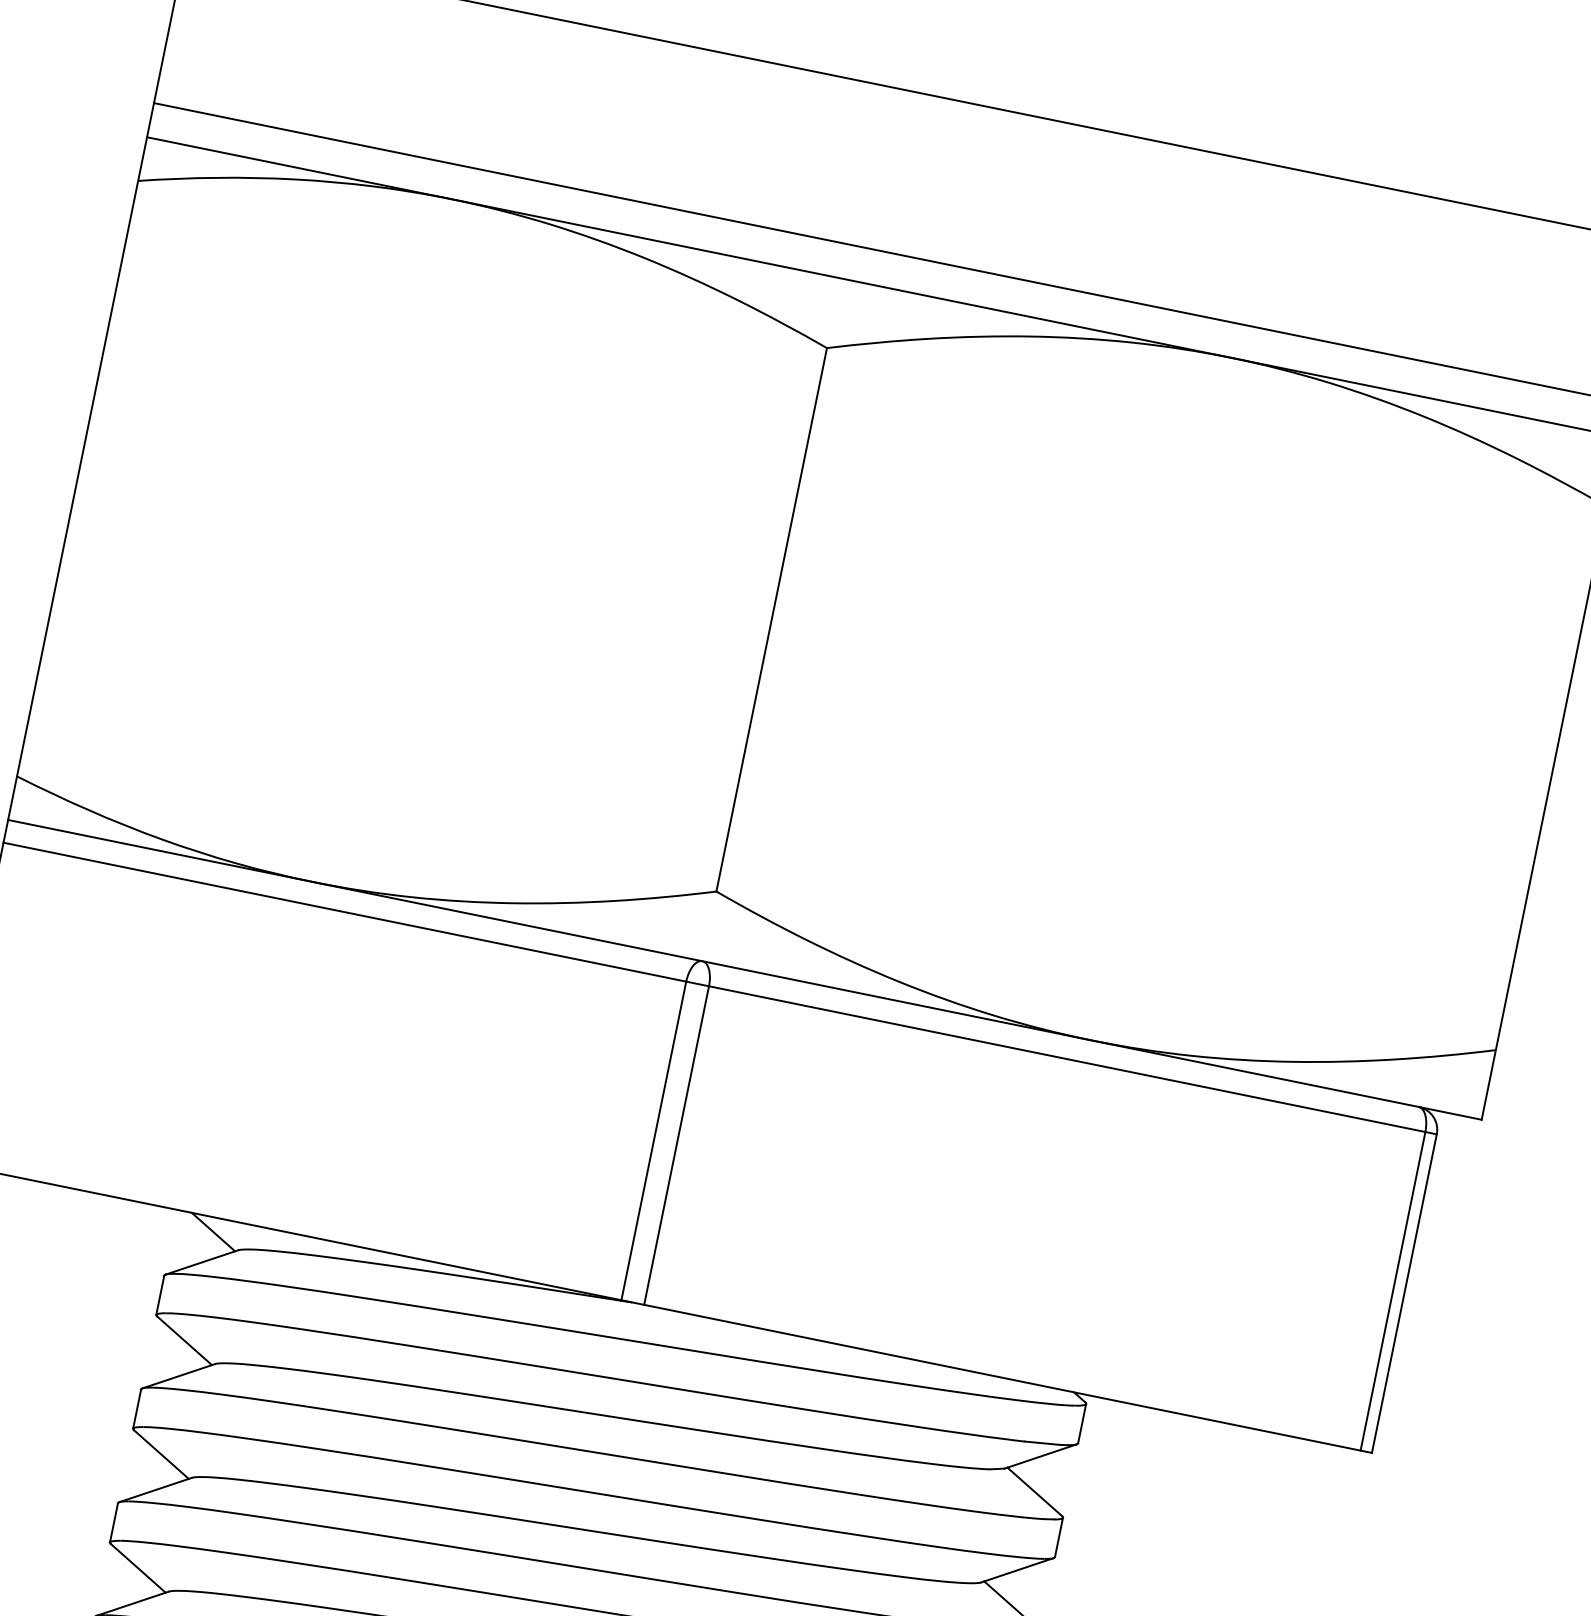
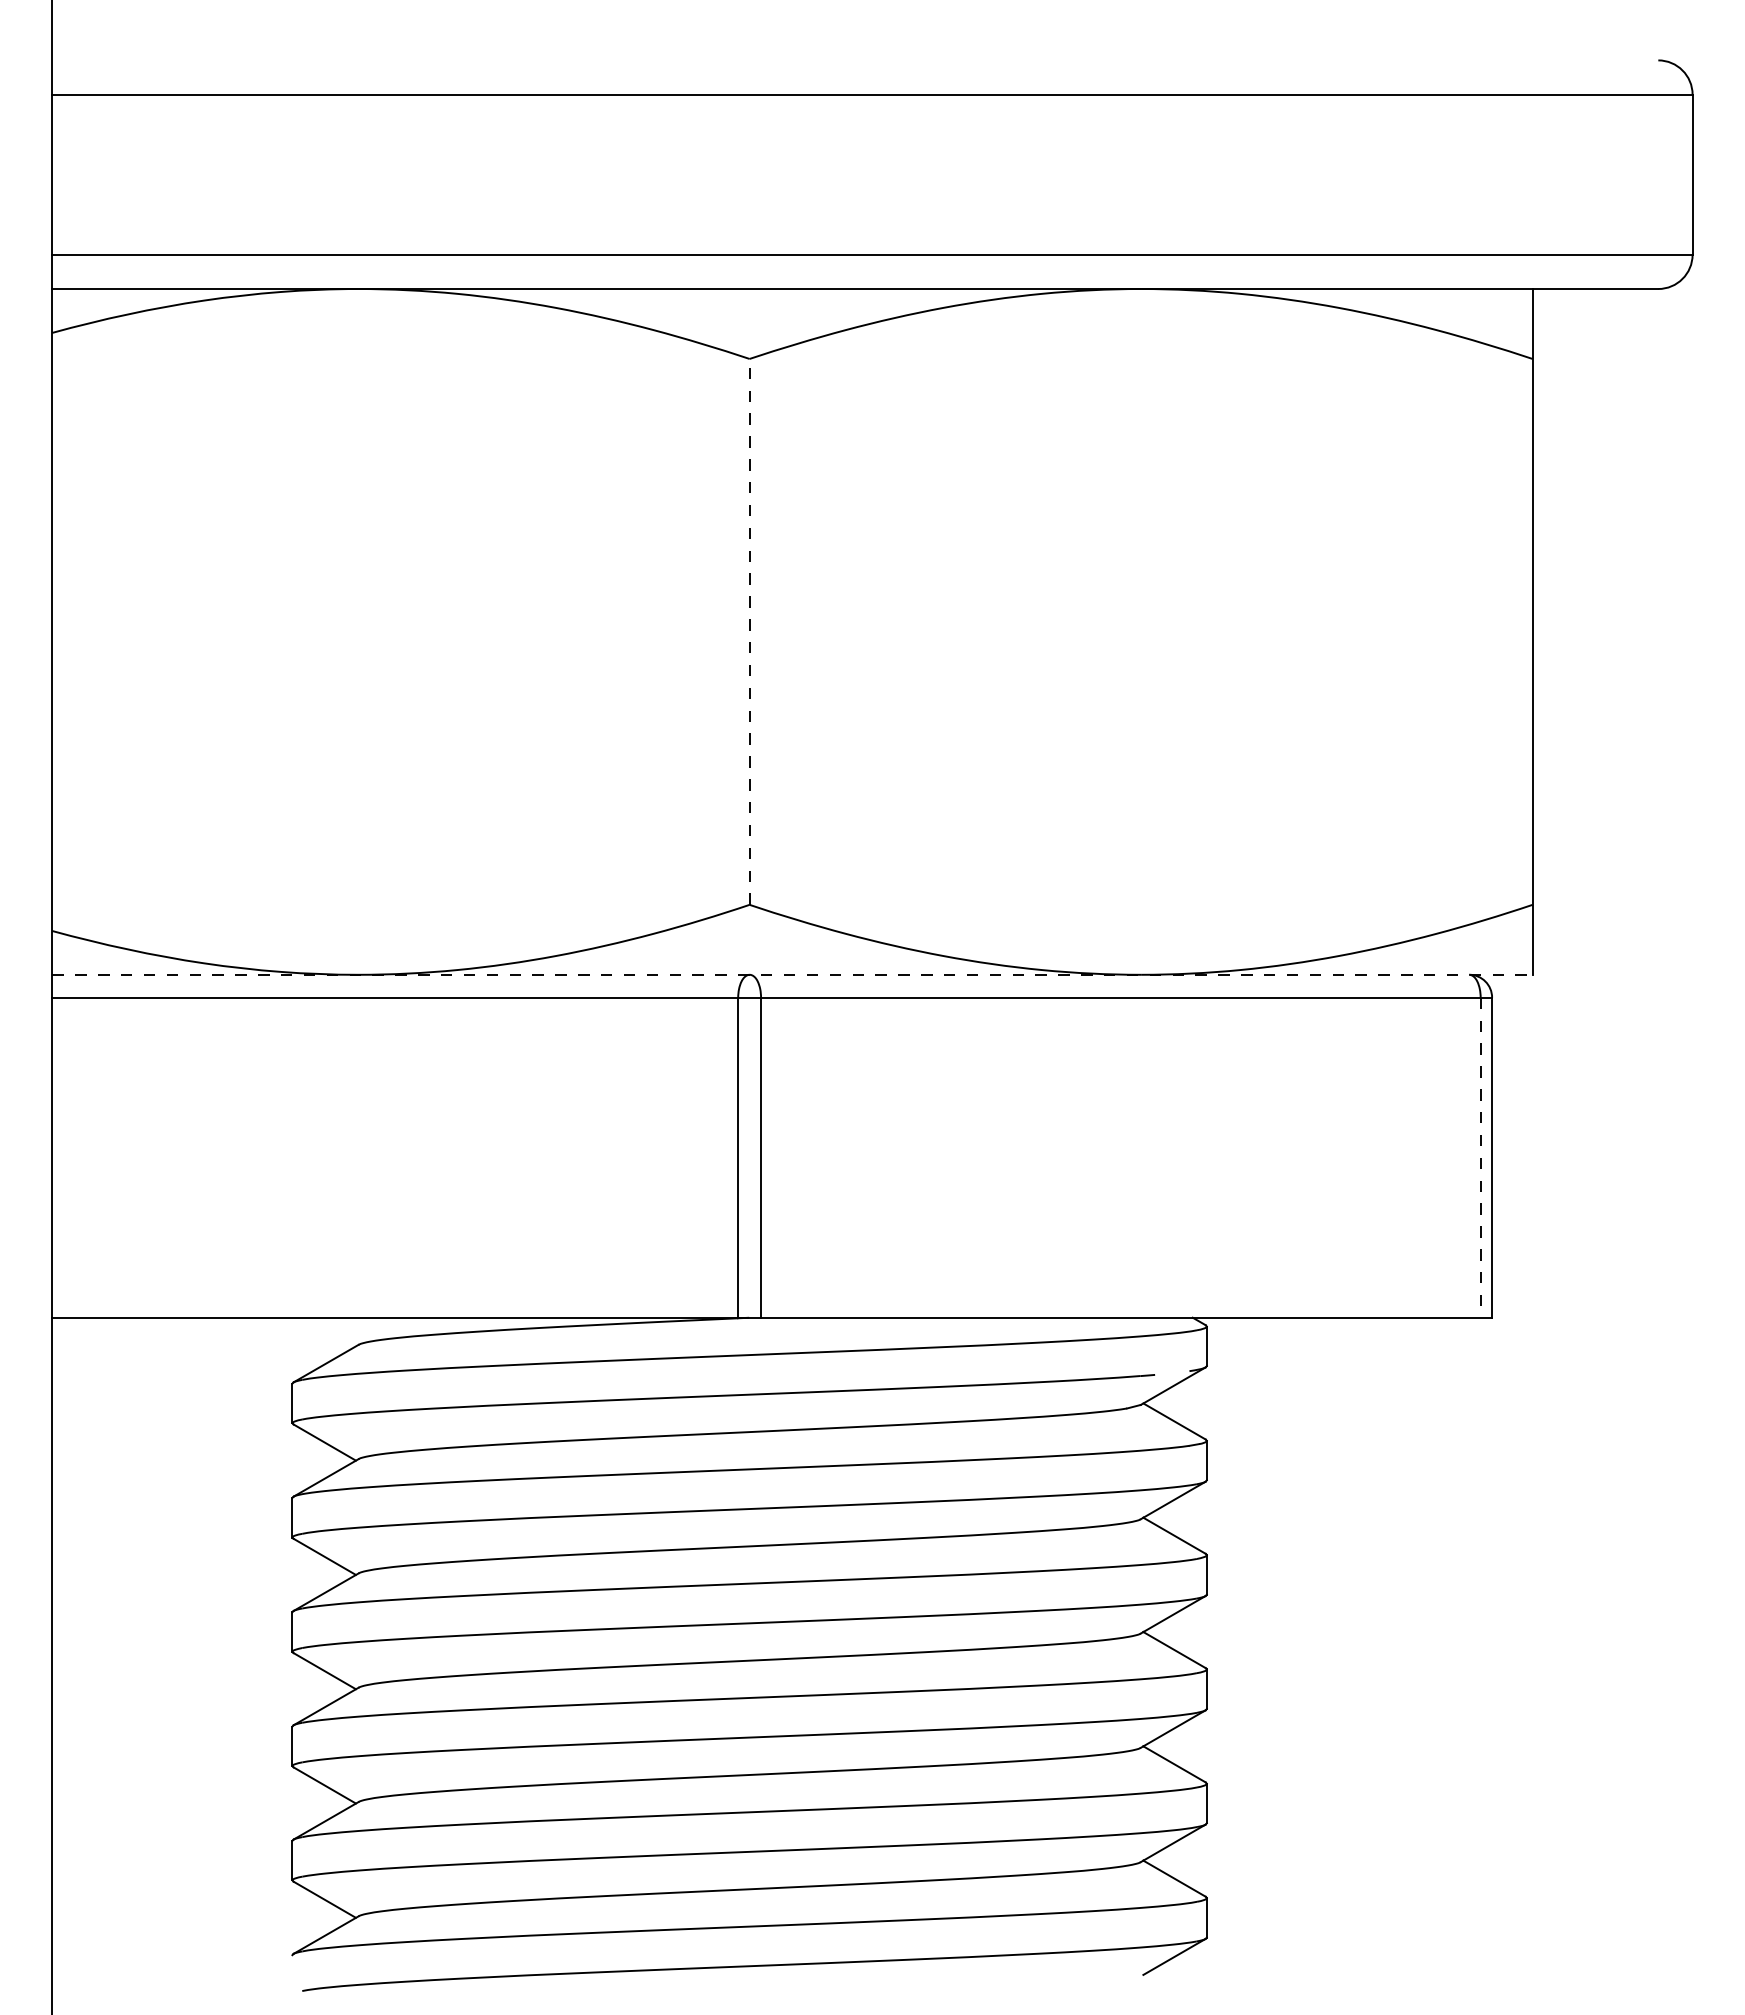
line: (771, 619) -> (749, 631), solid -> dashed
line: (745, 969) -> (792, 974), solid -> dashed
line: (212, 1231) -> (330, 1331), removed
line: (1392, 1292) -> (1480, 1158), solid -> dashed
line: (1042, 1442) -> (1172, 1372), removed

